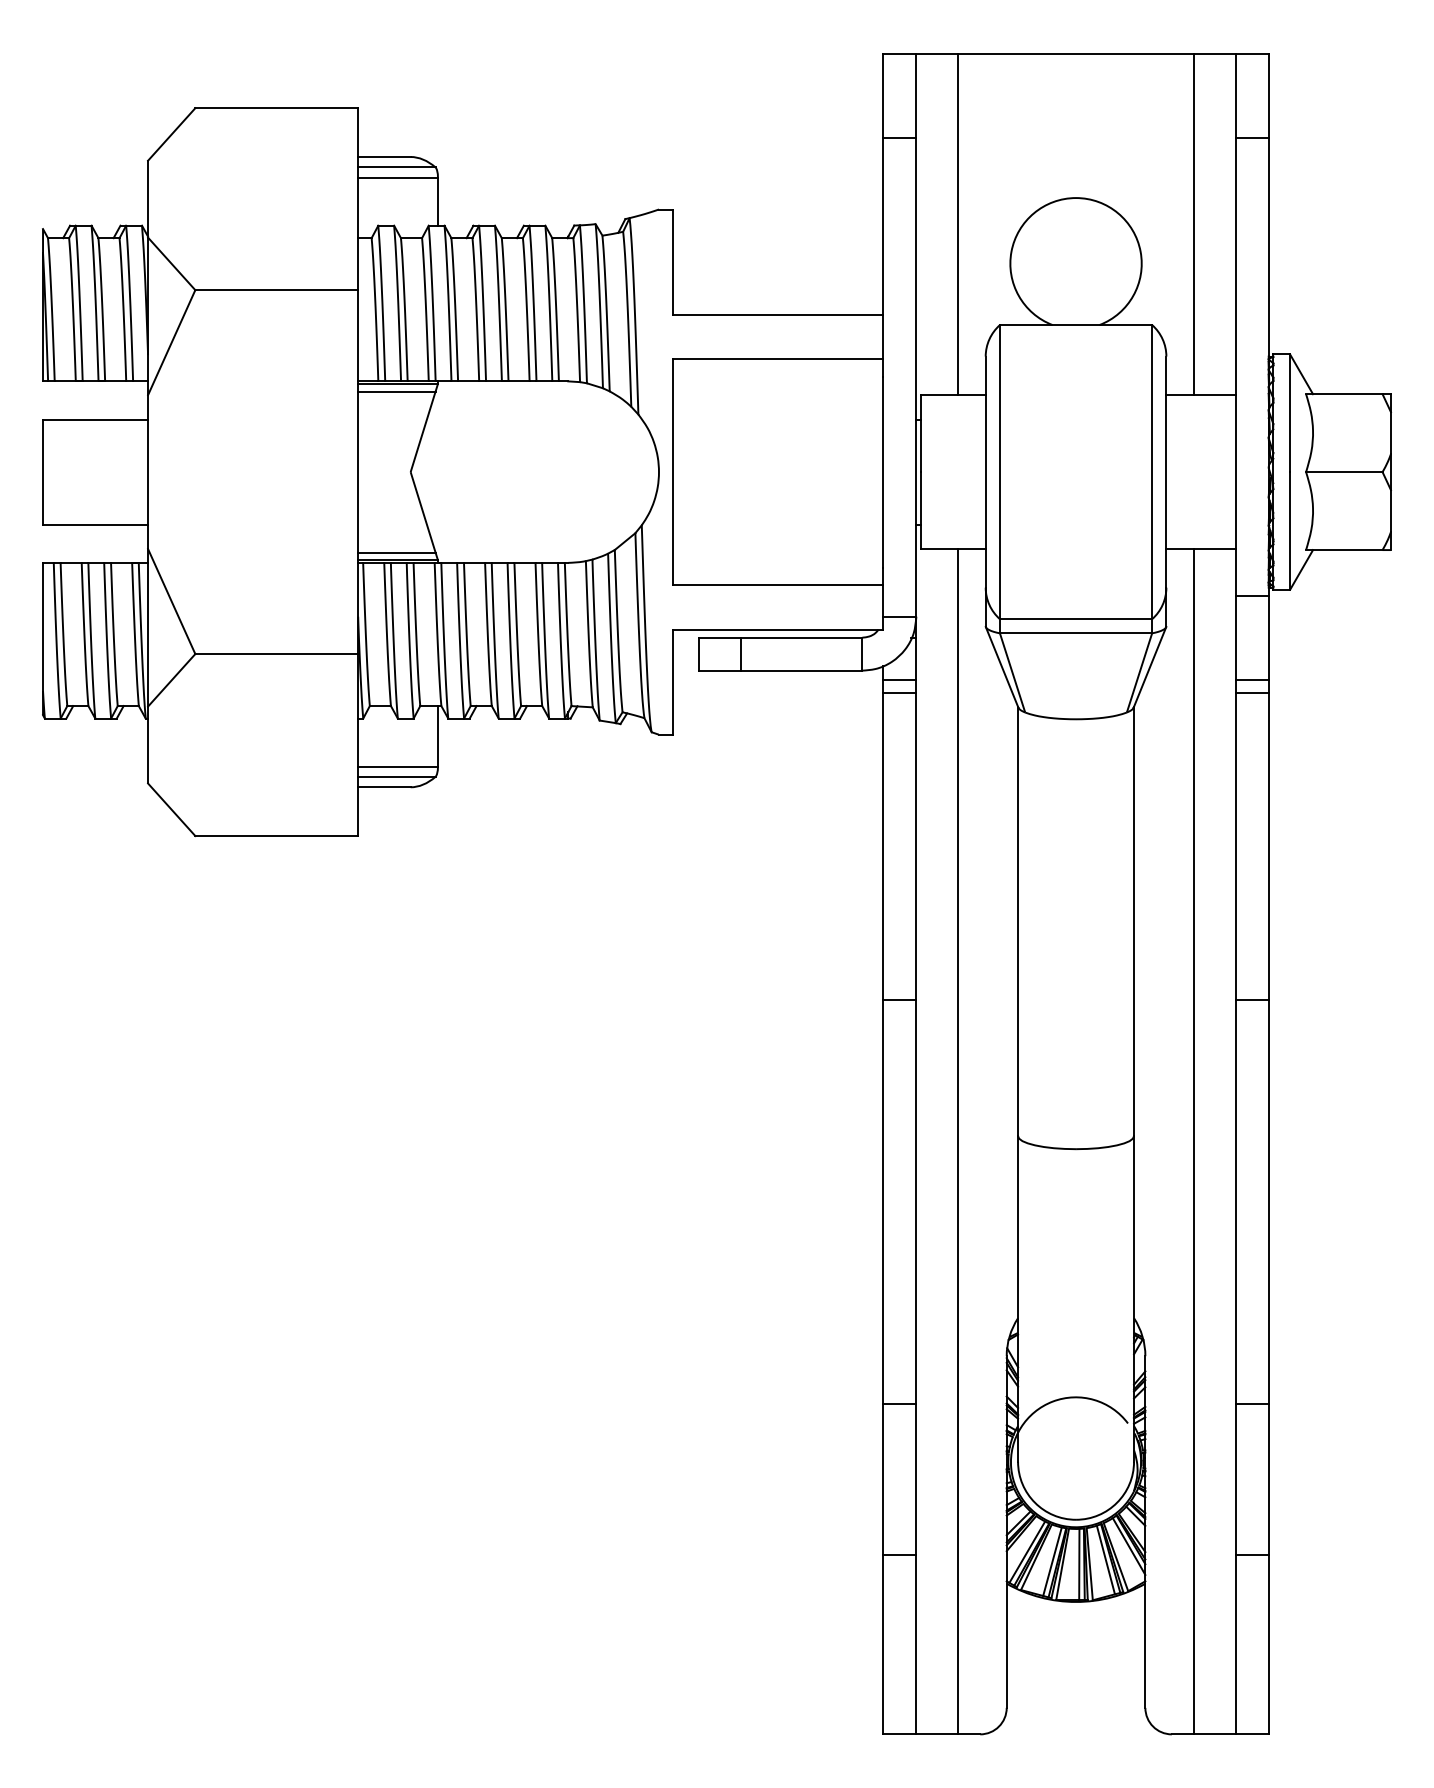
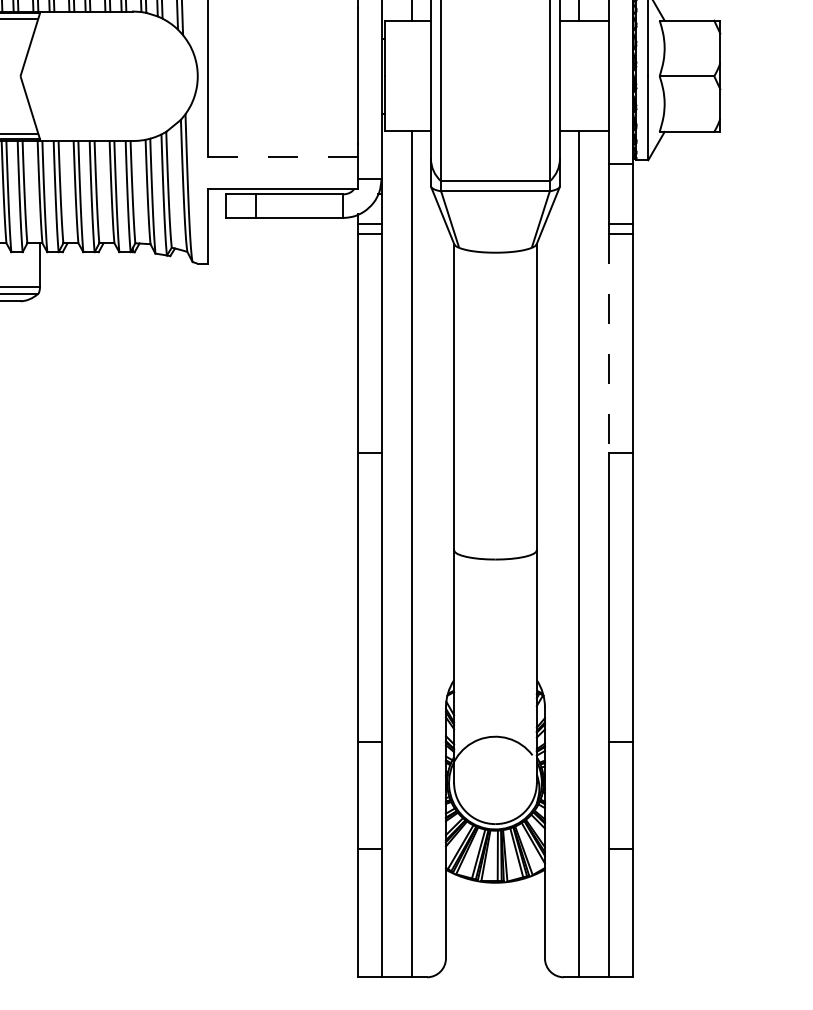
line: (777, 584) -> (282, 156), solid -> dashed
line: (1235, 846) -> (609, 343), solid -> dashed

